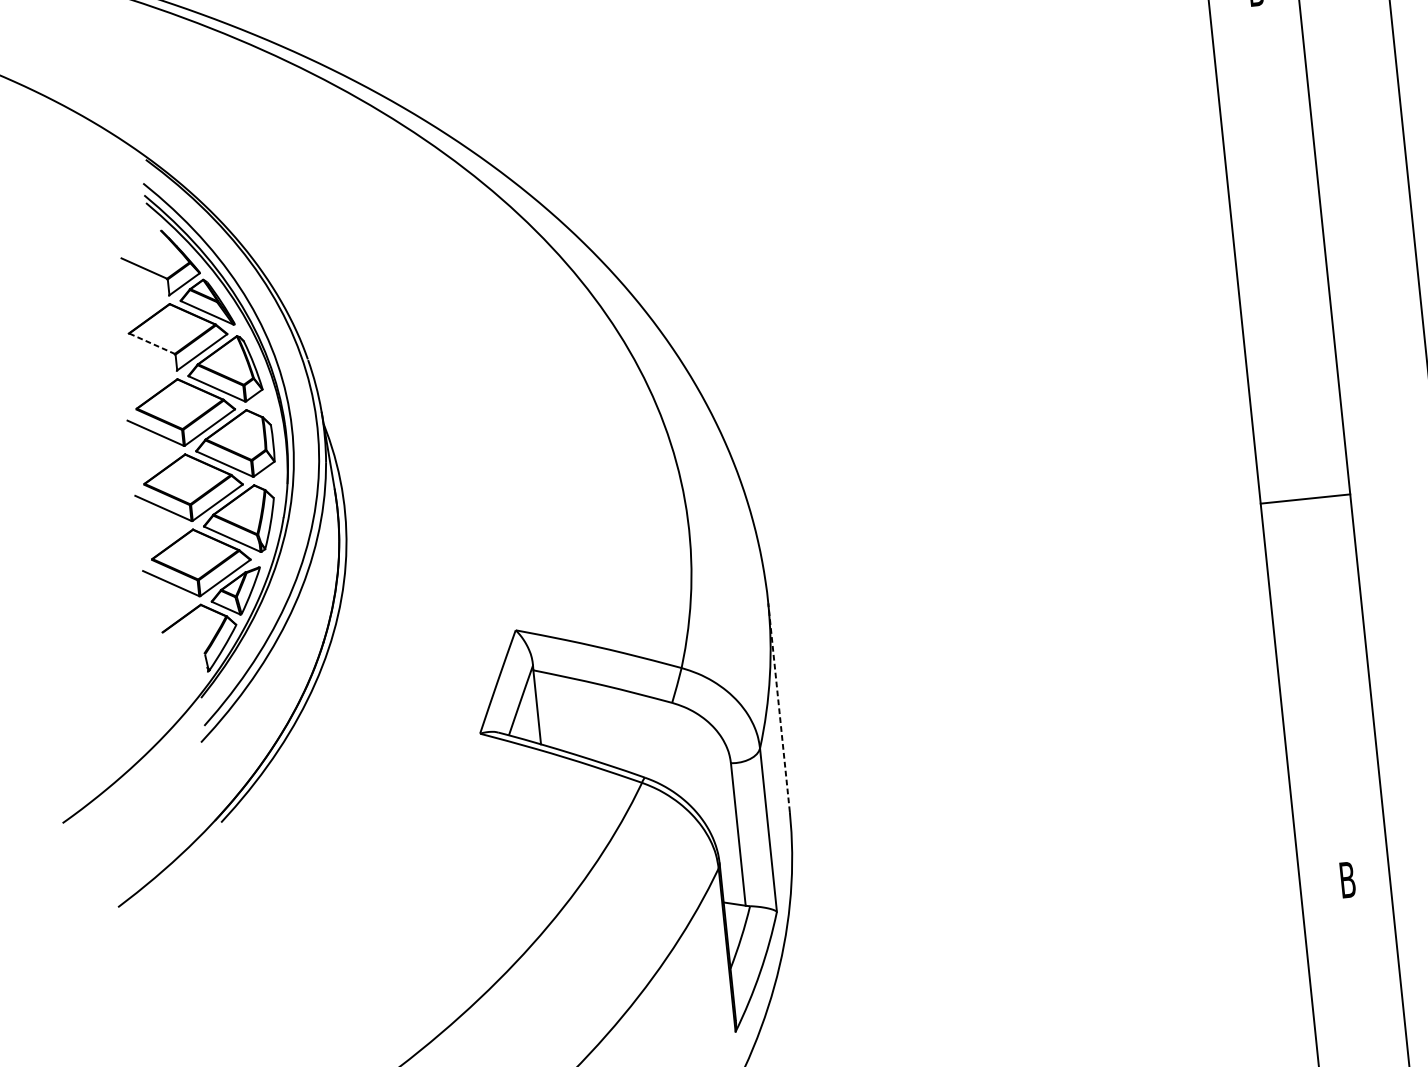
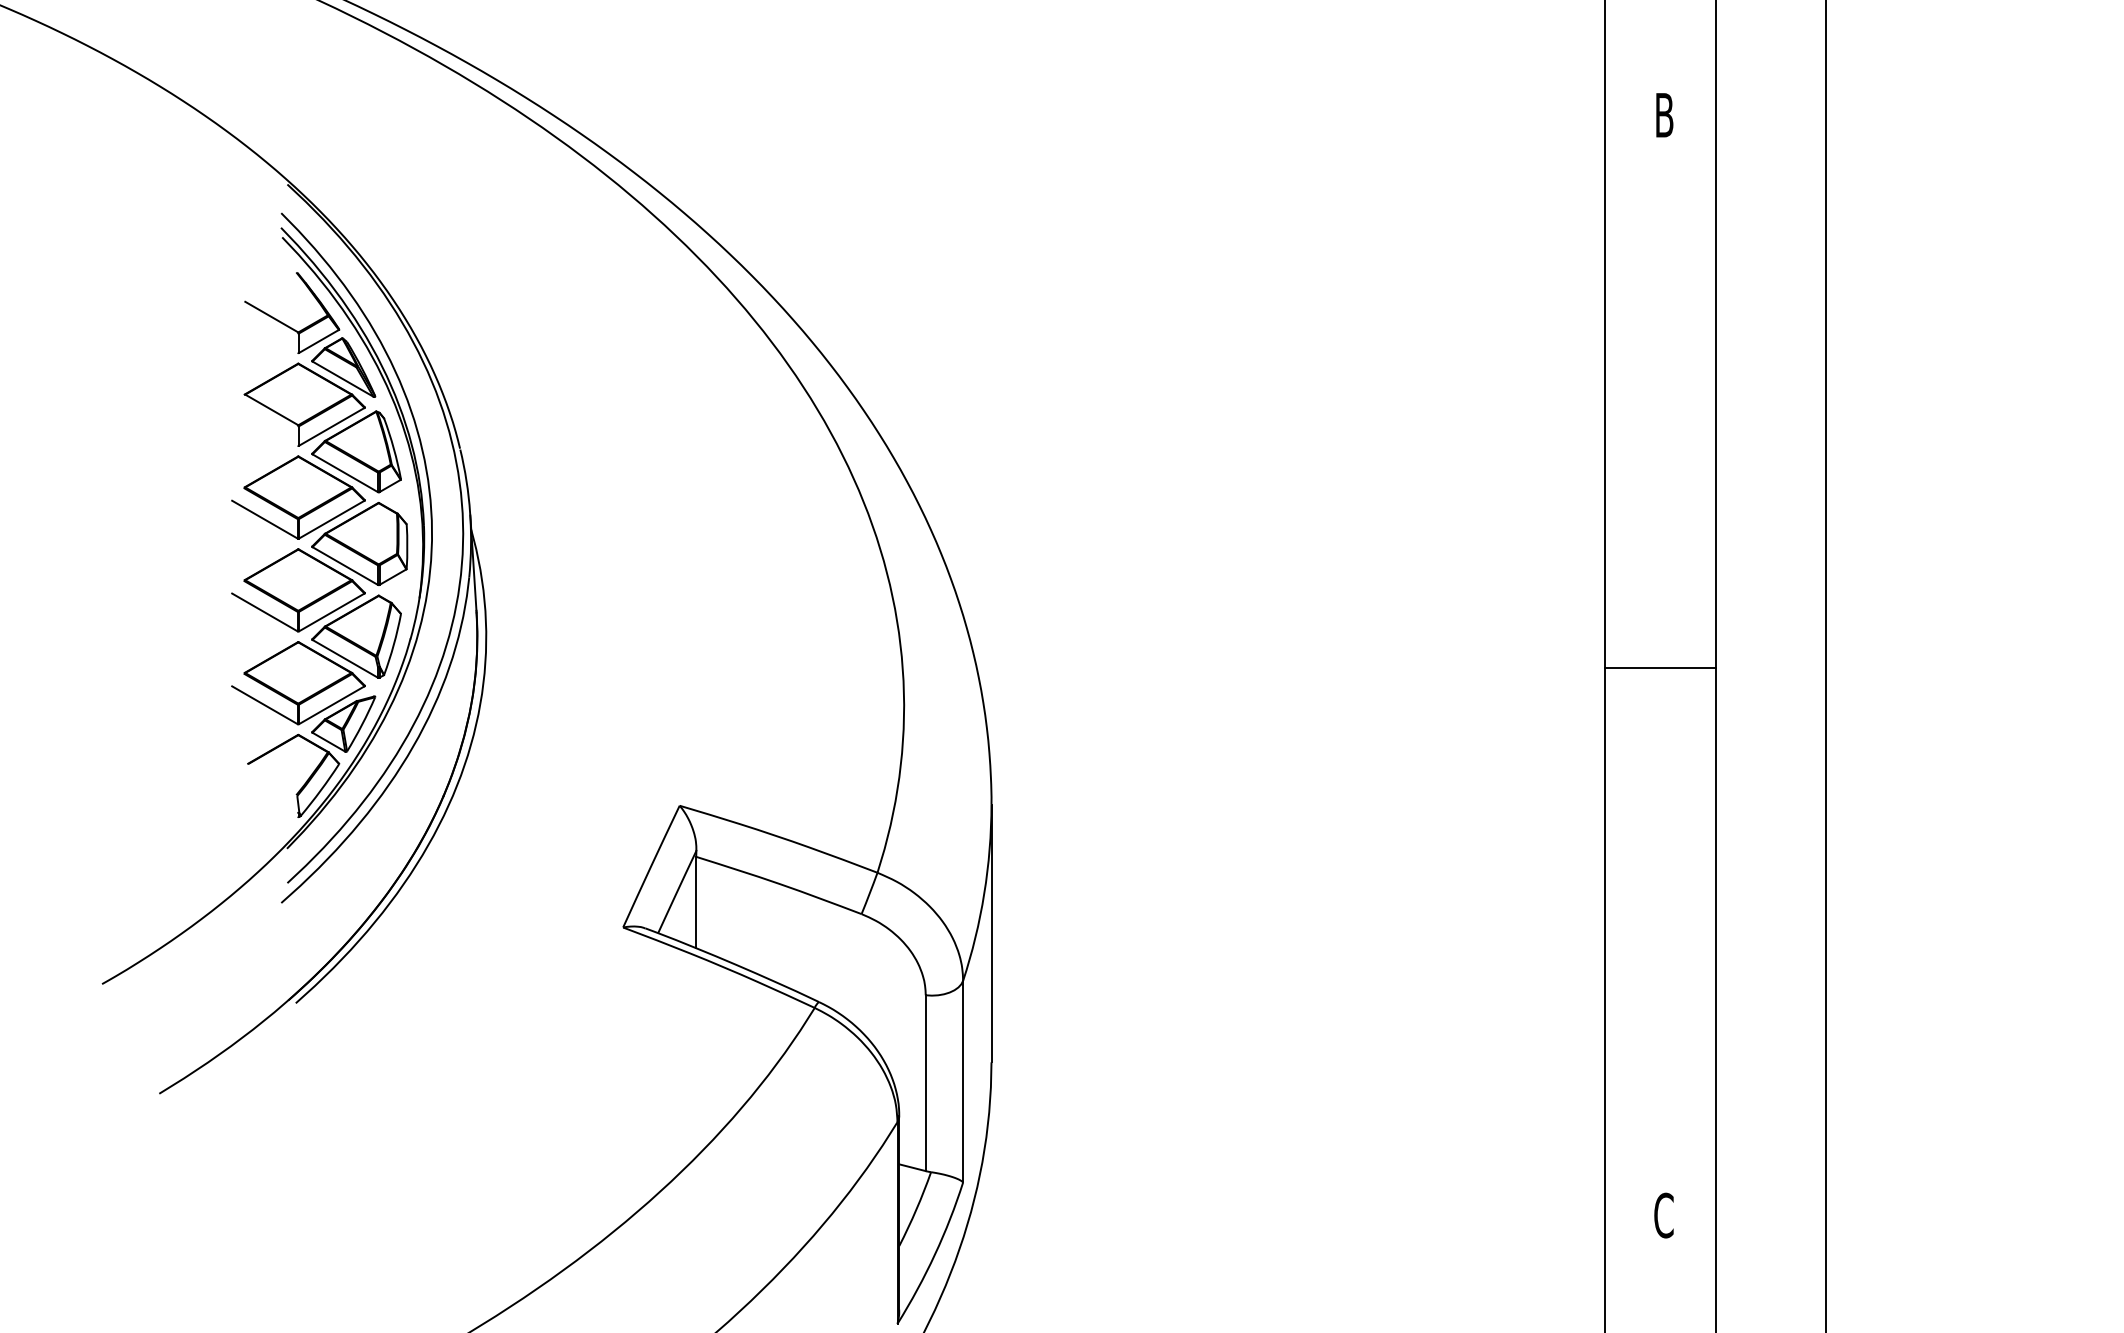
line: (151, 343) -> (271, 409), dashed -> solid
line: (1305, 499) -> (1660, 668), moved
line: (779, 707) -> (991, 933), dashed -> solid
text: (1347, 879) -> (1663, 1215), B -> C

